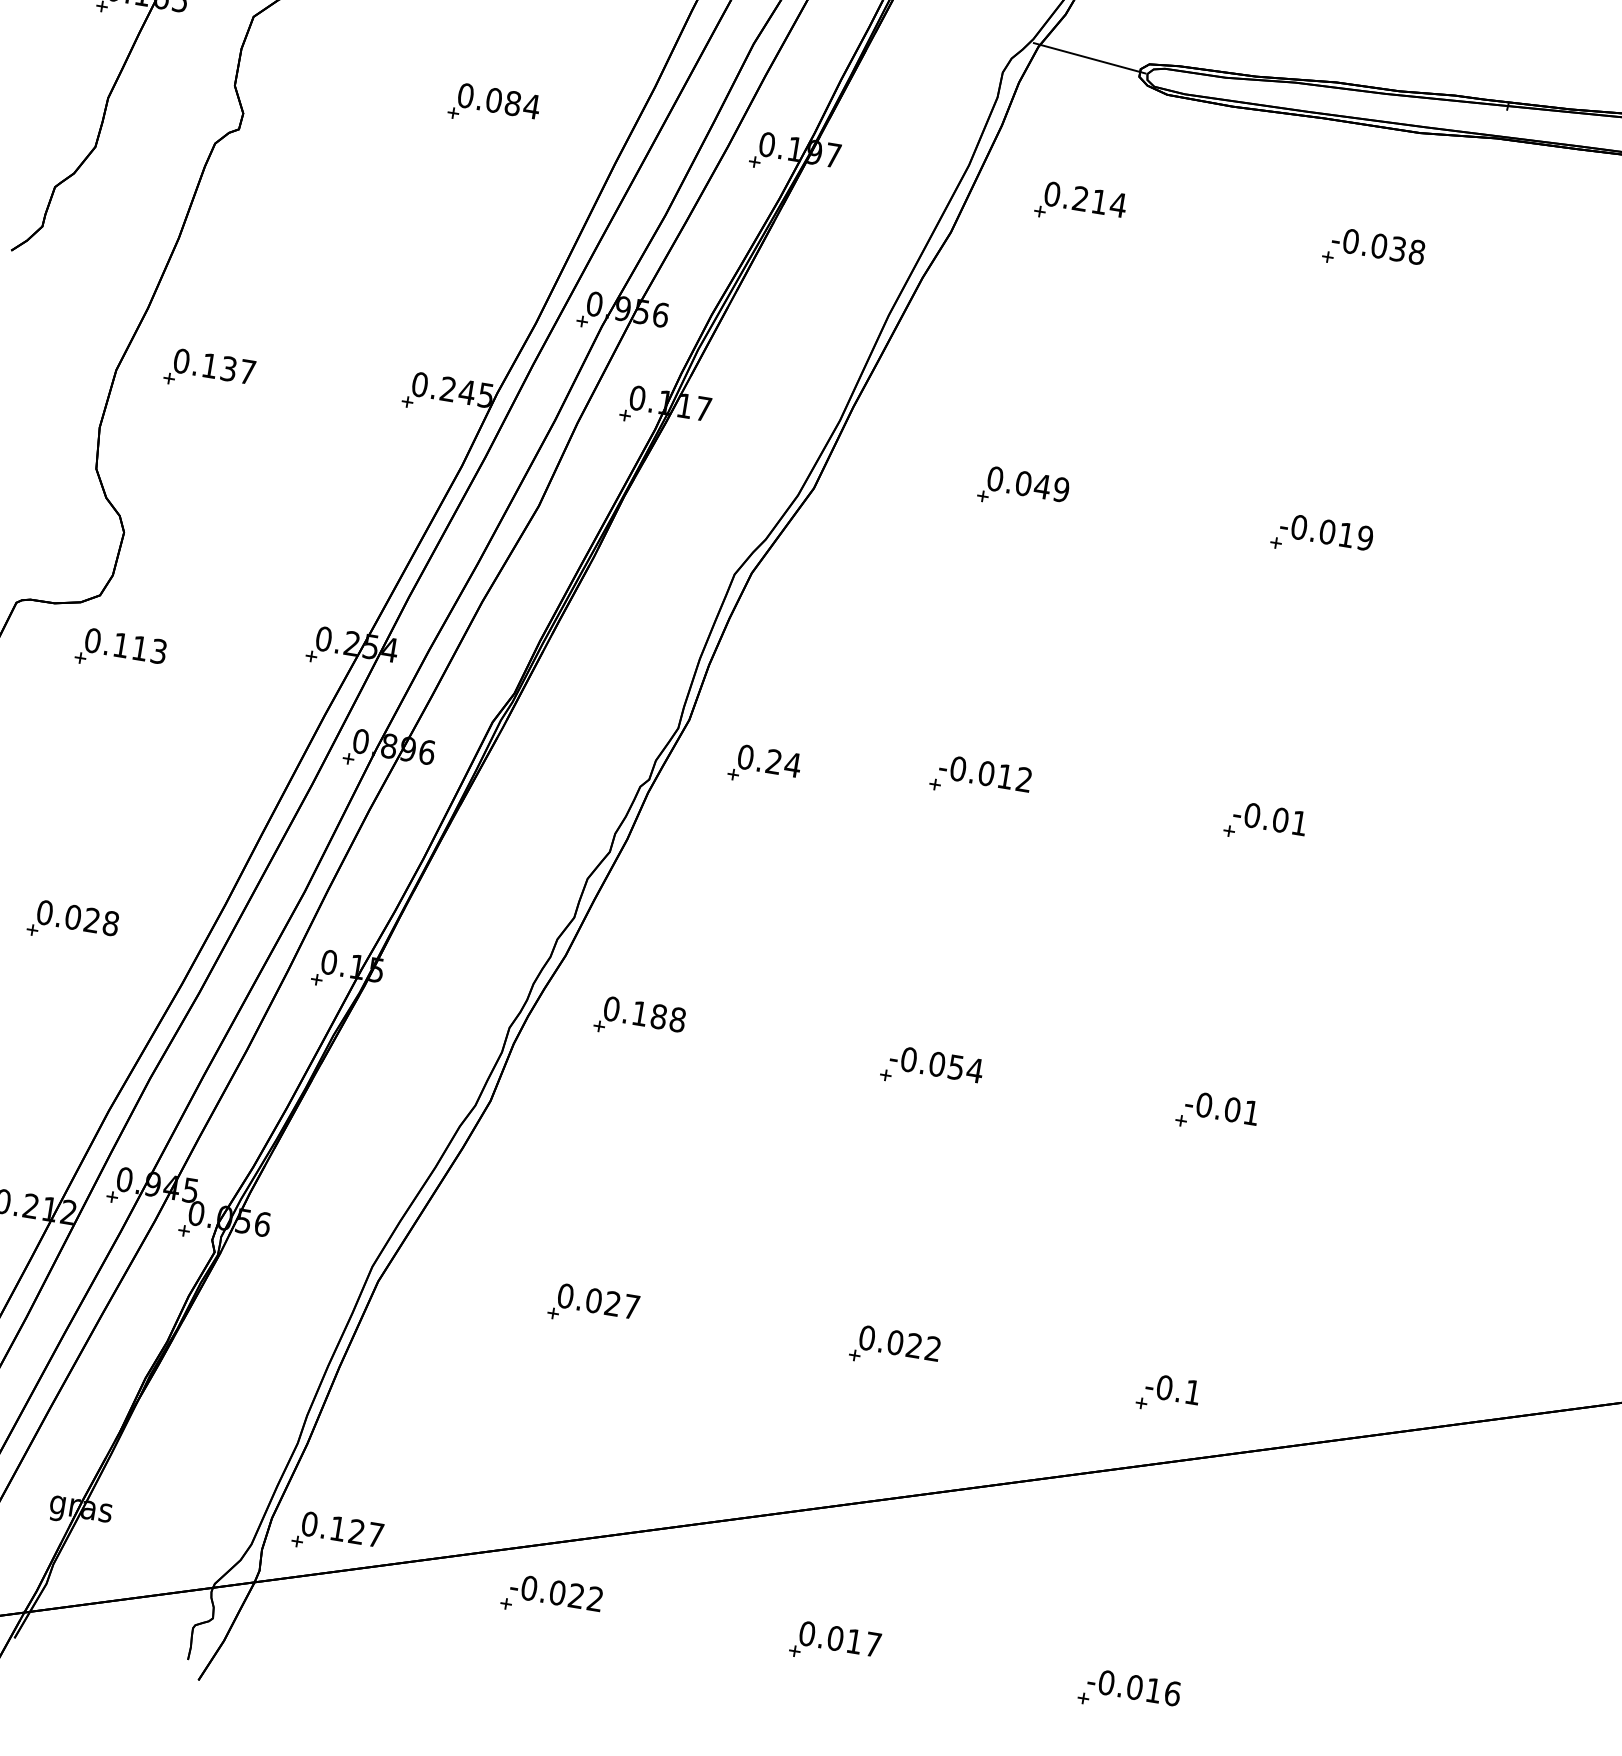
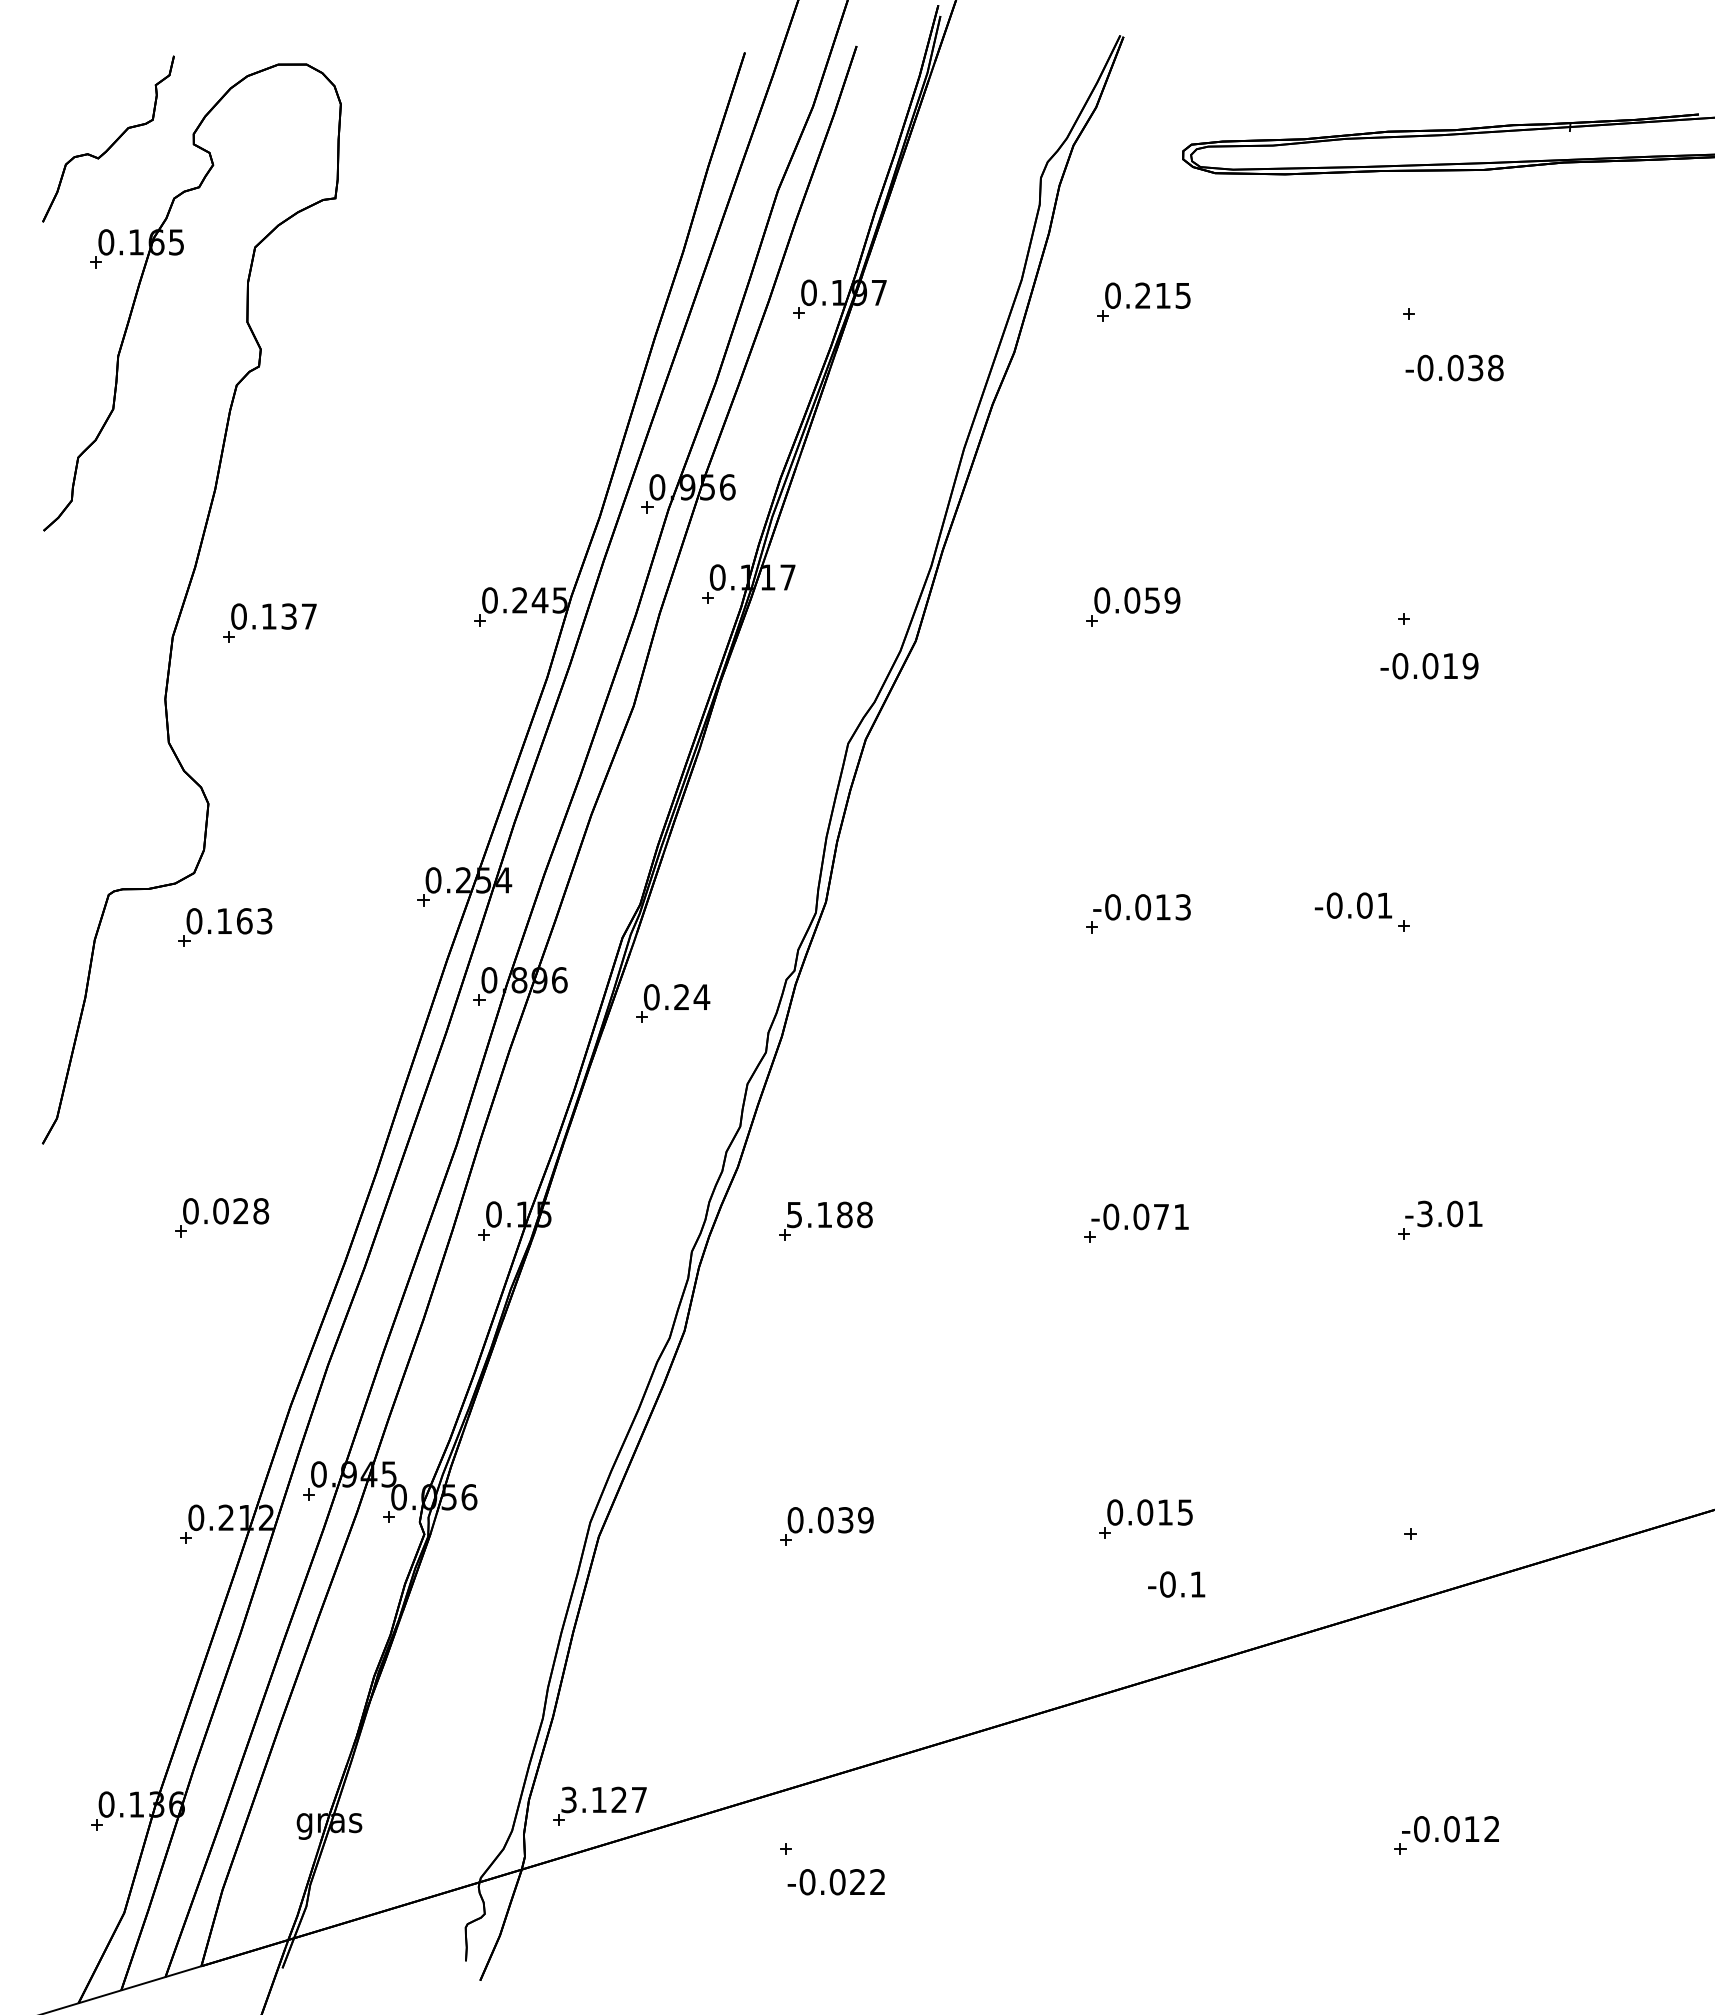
line: (1089, 58) -> (1128, 148), removed
part: (494, 106) -> (519, 299), removed
text: (1117, 204) -> (1182, 295), 0.214 -> 0.215
text: (1378, 245) -> (1454, 367), moved
text: (1042, 486) -> (1152, 600), 0.049 -> 0.059
text: (1326, 532) -> (1429, 666), moved
text: (139, 648) -> (244, 921), 0.113 -> 0.163
part: (765, 766) -> (673, 1003), moved
text: (1023, 779) -> (1182, 907), -0.012 -> -0.013
text: (1270, 818) -> (1353, 905), moved
text: (611, 1008) -> (794, 1214), 0.188 -> 5.188
text: (965, 1069) -> (1171, 1217), -0.054 -> -0.071
text: (1203, 1104) -> (1424, 1213), -0.01 -> -3.01
text: (621, 1305) -> (855, 1520), 0.027 -> 0.039
text: (922, 1347) -> (1174, 1512), 0.022 -> 0.015
text: (1172, 1389) -> (1176, 1584), moved
text: (309, 1523) -> (568, 1799), 0.127 -> 3.127
text: (555, 1592) -> (835, 1882), moved
part: (834, 1644) -> (1133, 1835), removed
text: (1173, 1694) -> (1492, 1829), -0.016 -> -0.012

